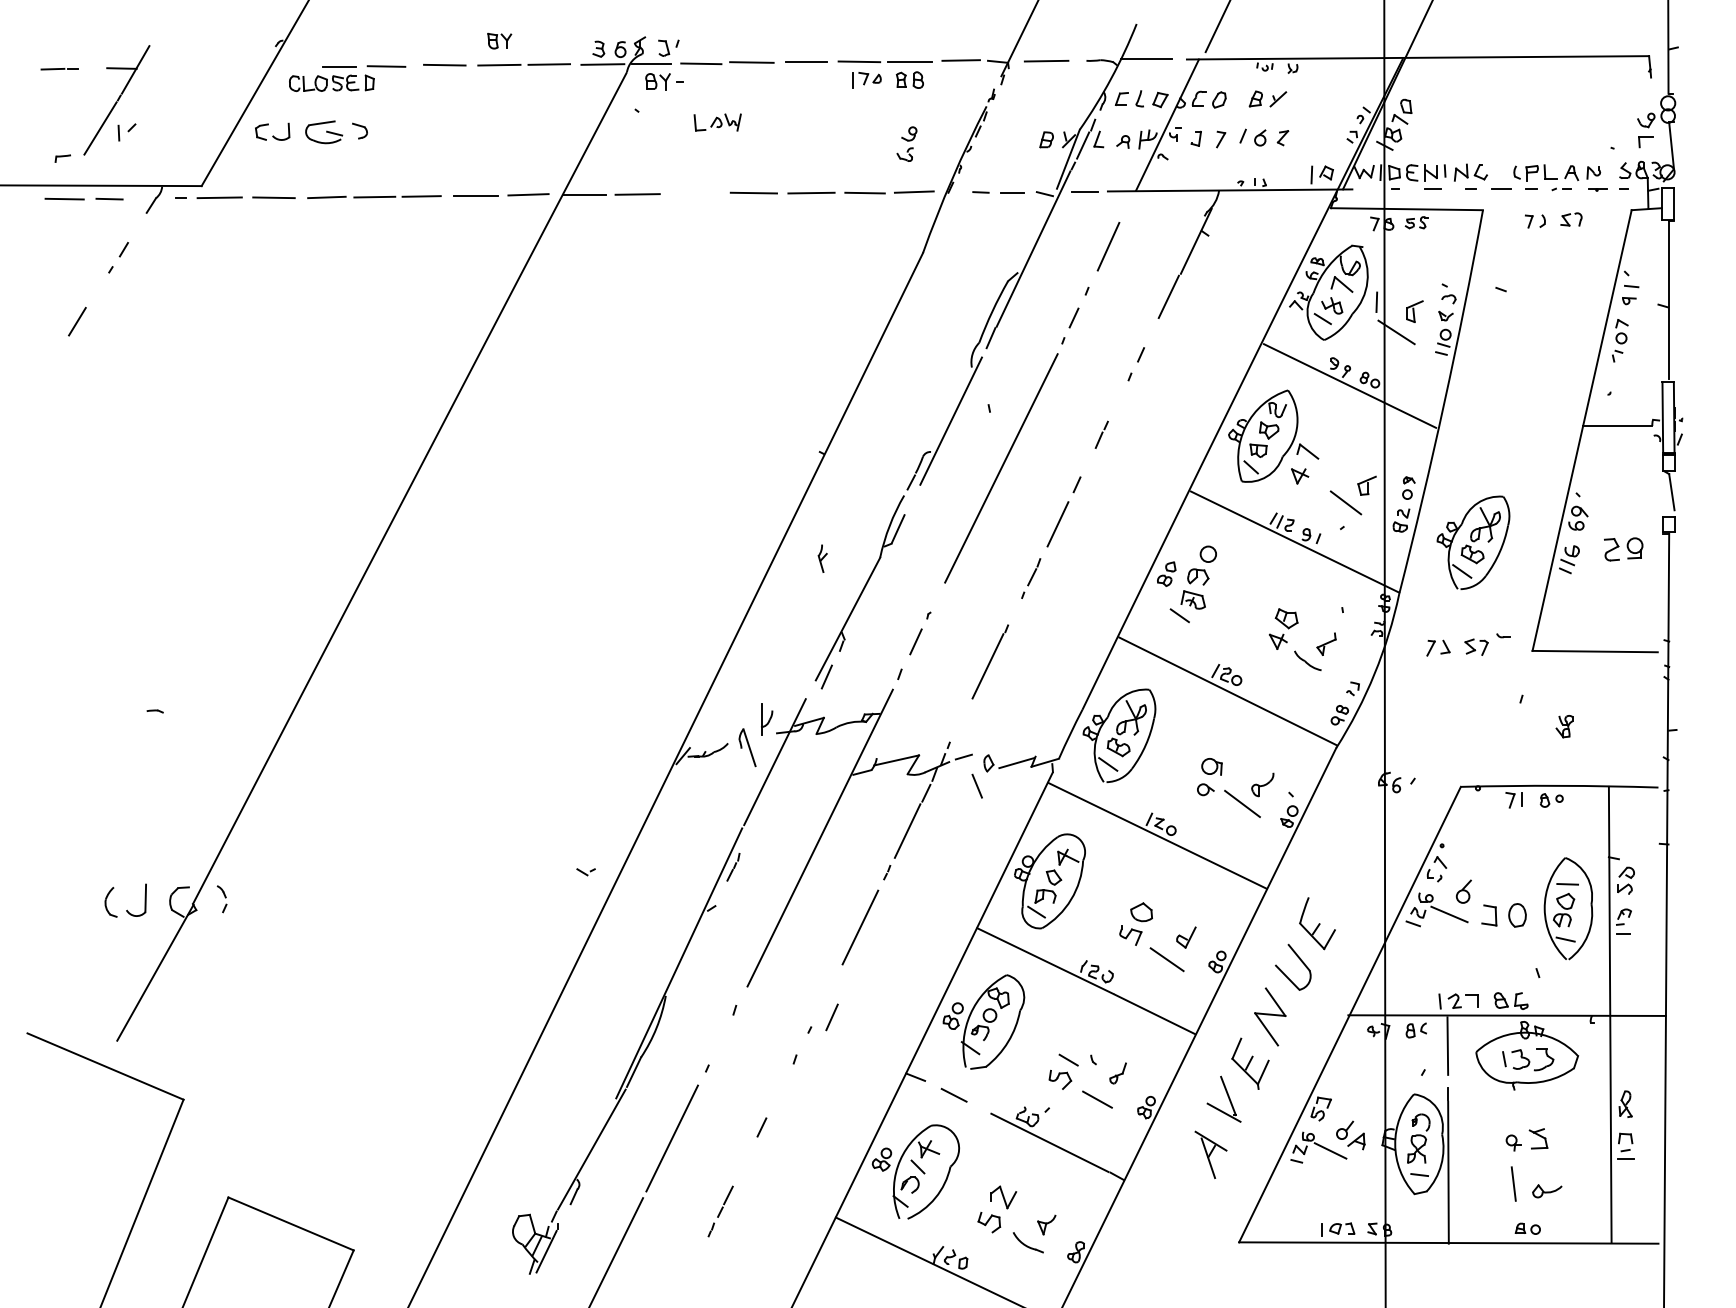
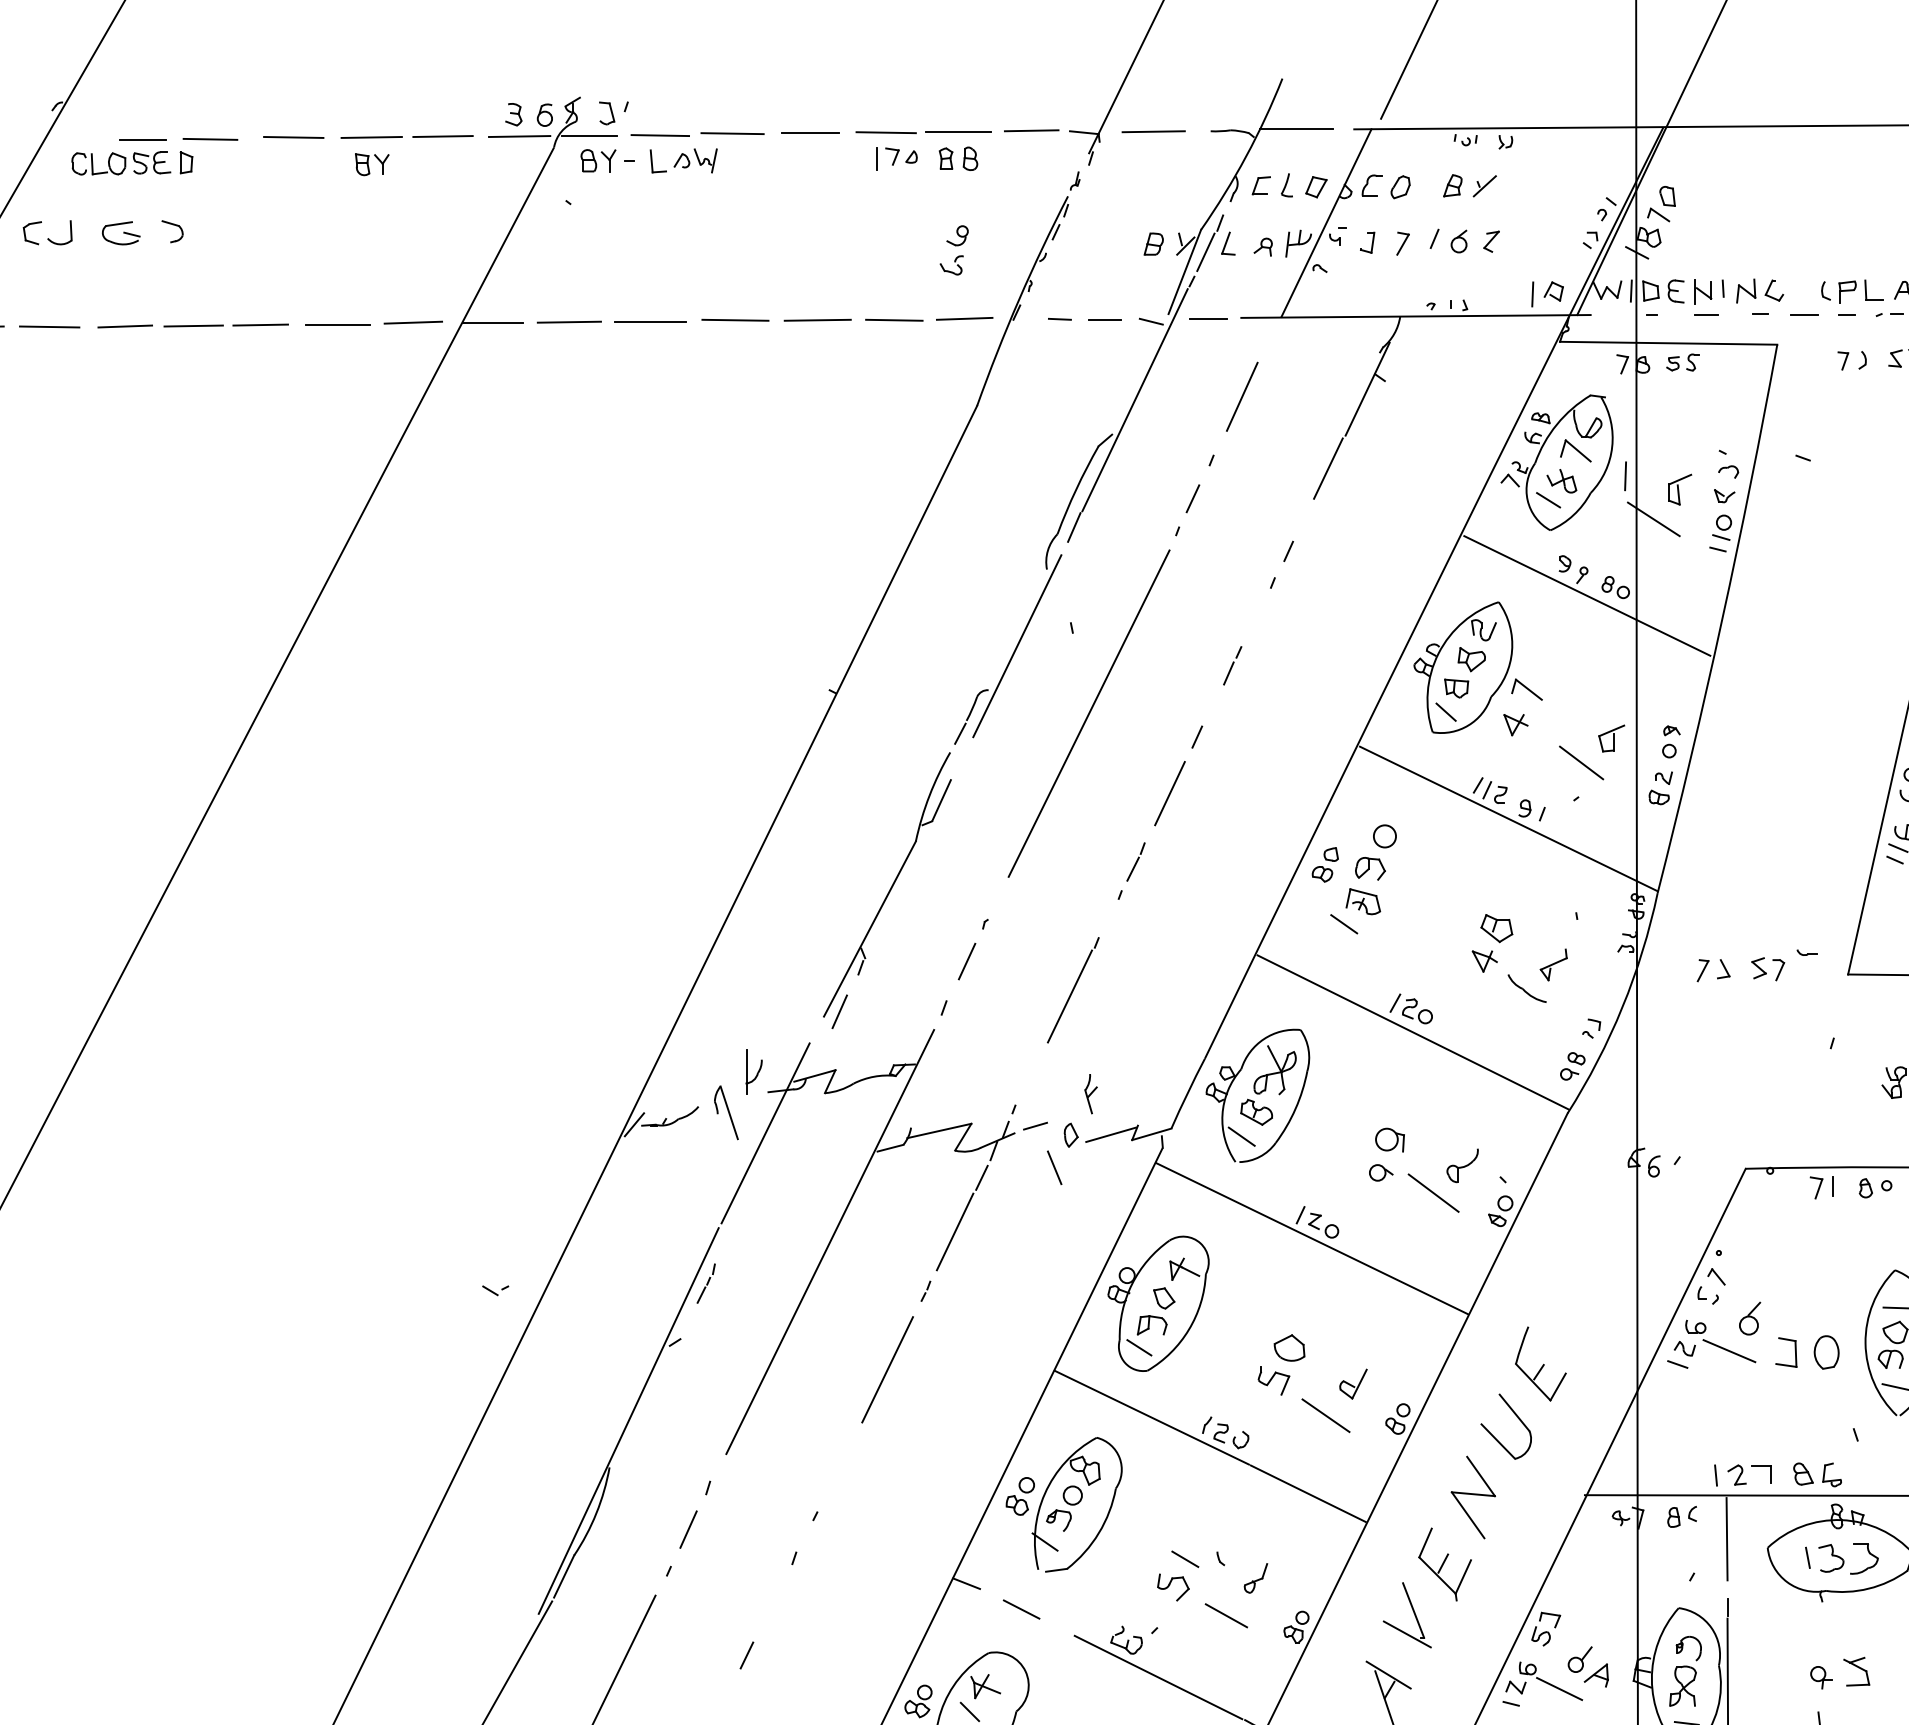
part: (499, 40) -> (371, 163), moved
part: (717, 122) -> (683, 160), moved
part: (323, 131) -> (120, 232), size x0.71
line: (694, 194) -> (650, 322), added
part: (1473, 542) -> (1763, 819), removed
part: (822, 558) -> (1090, 1093), moved
line: (831, 1017) -> (687, 1529), moved

